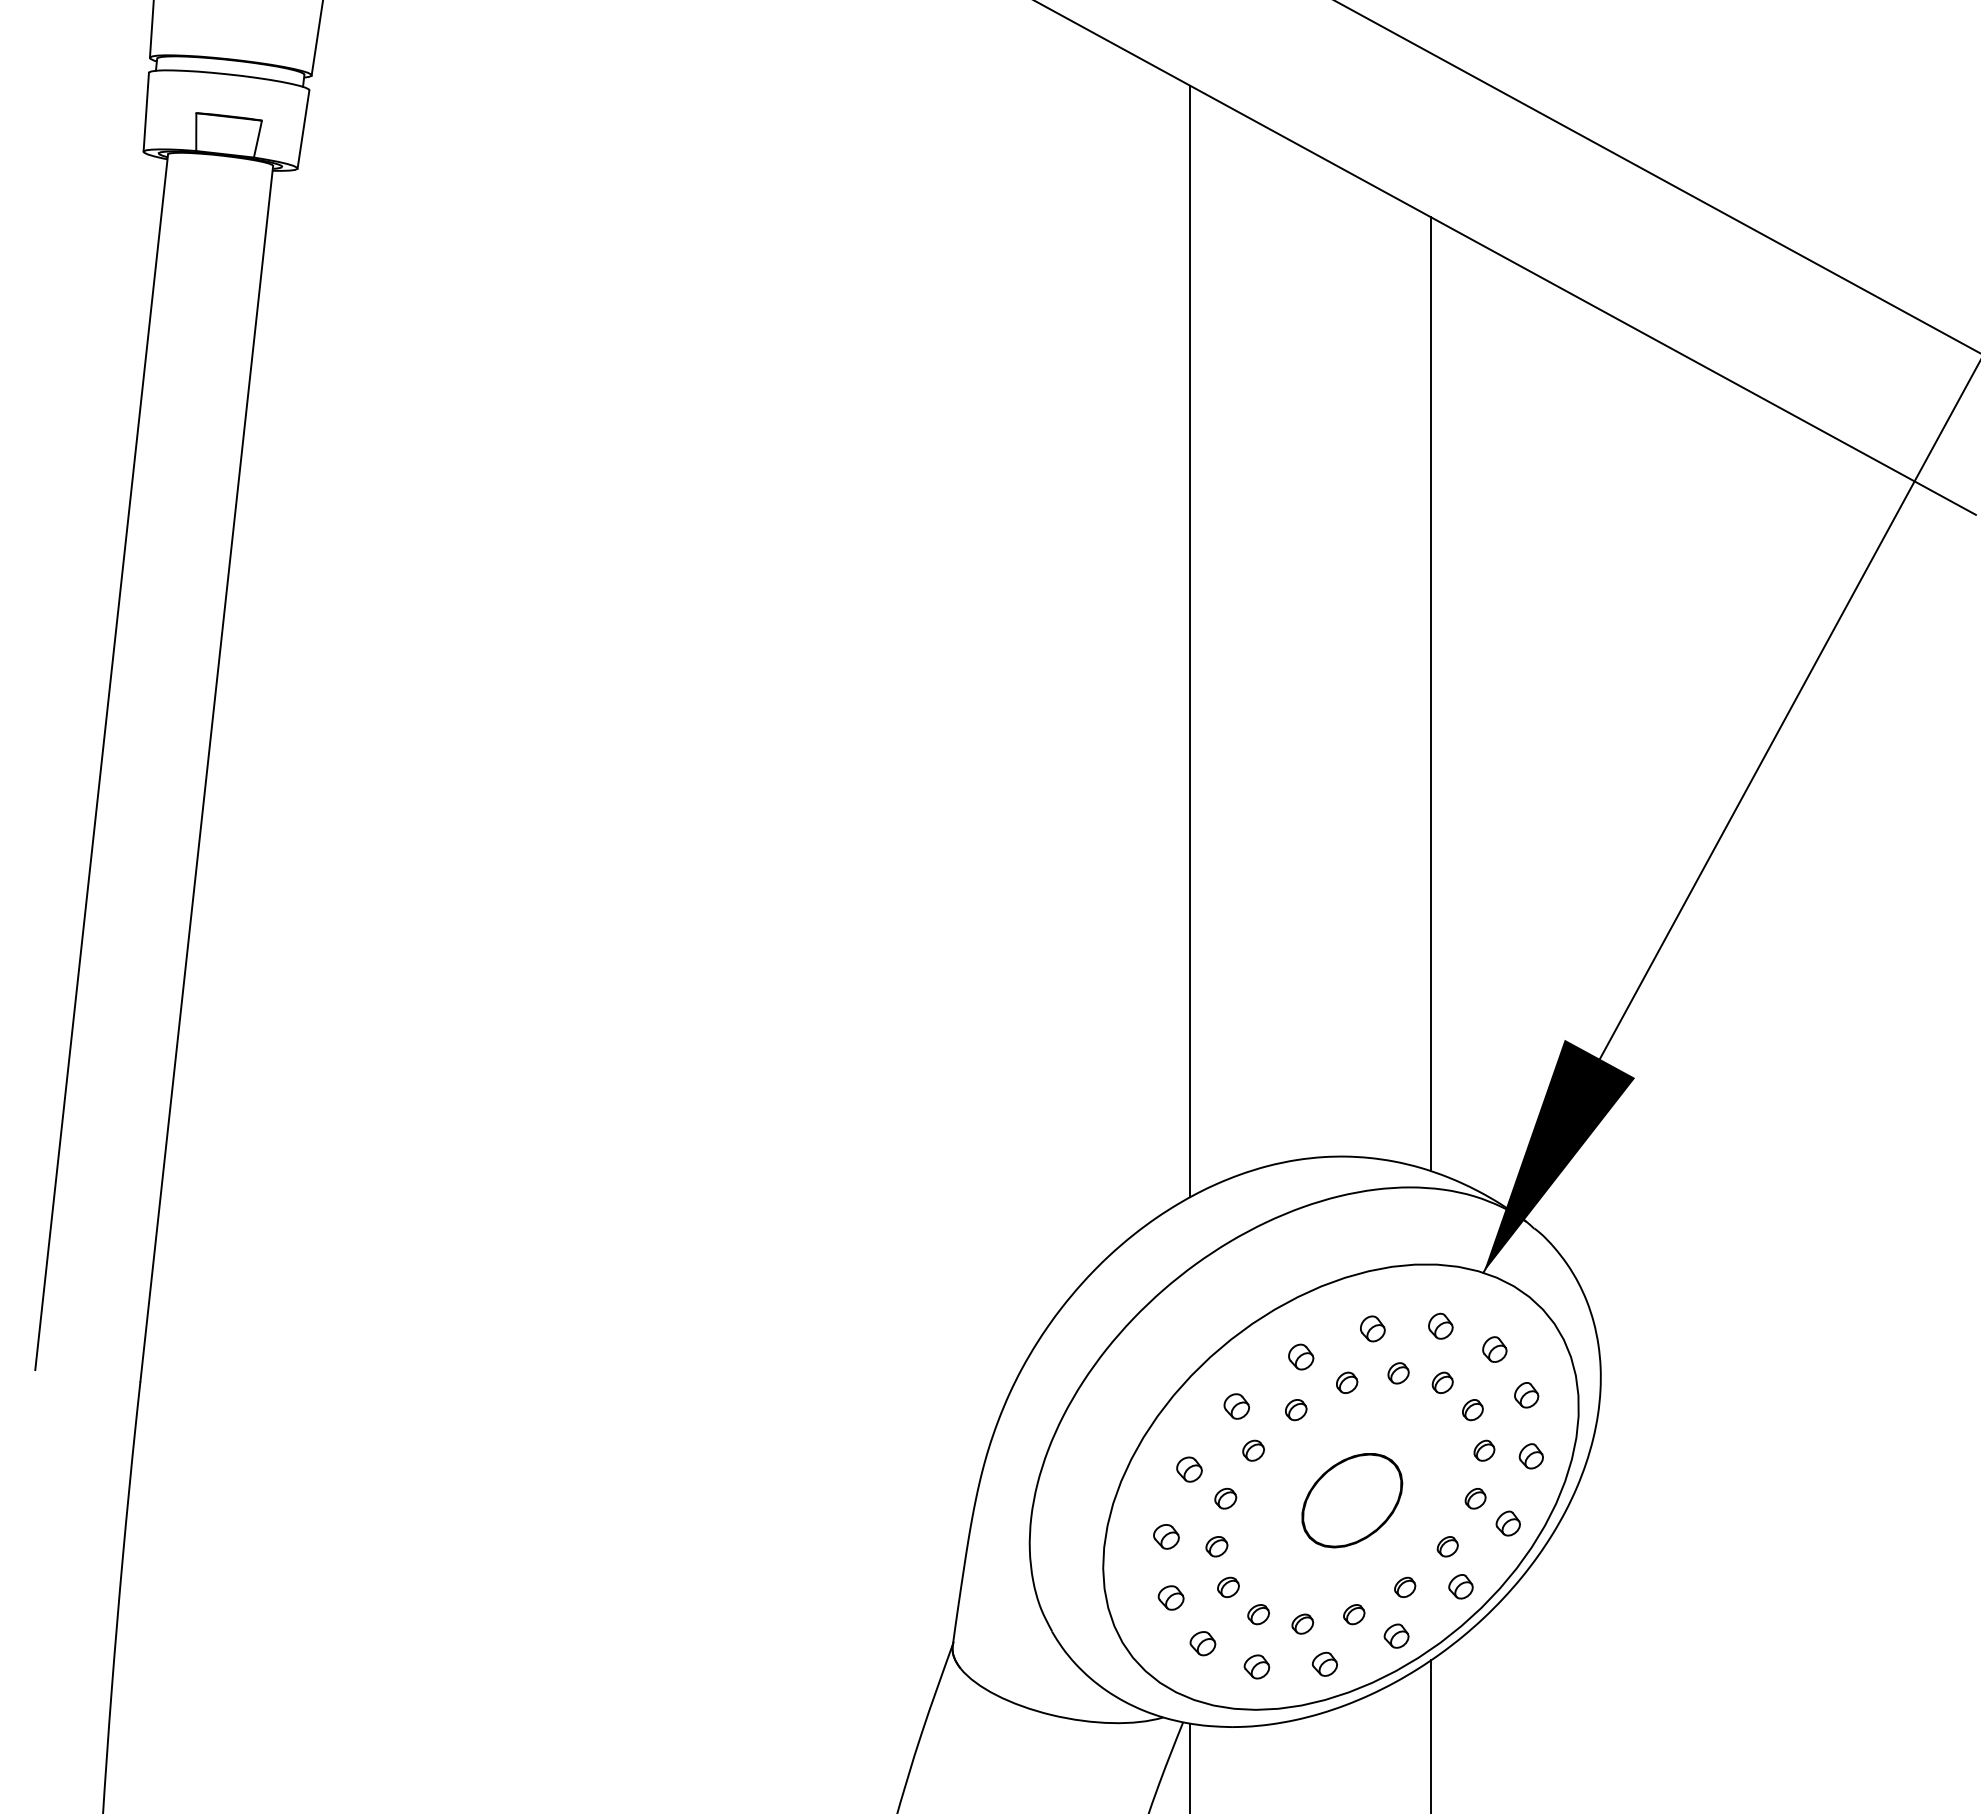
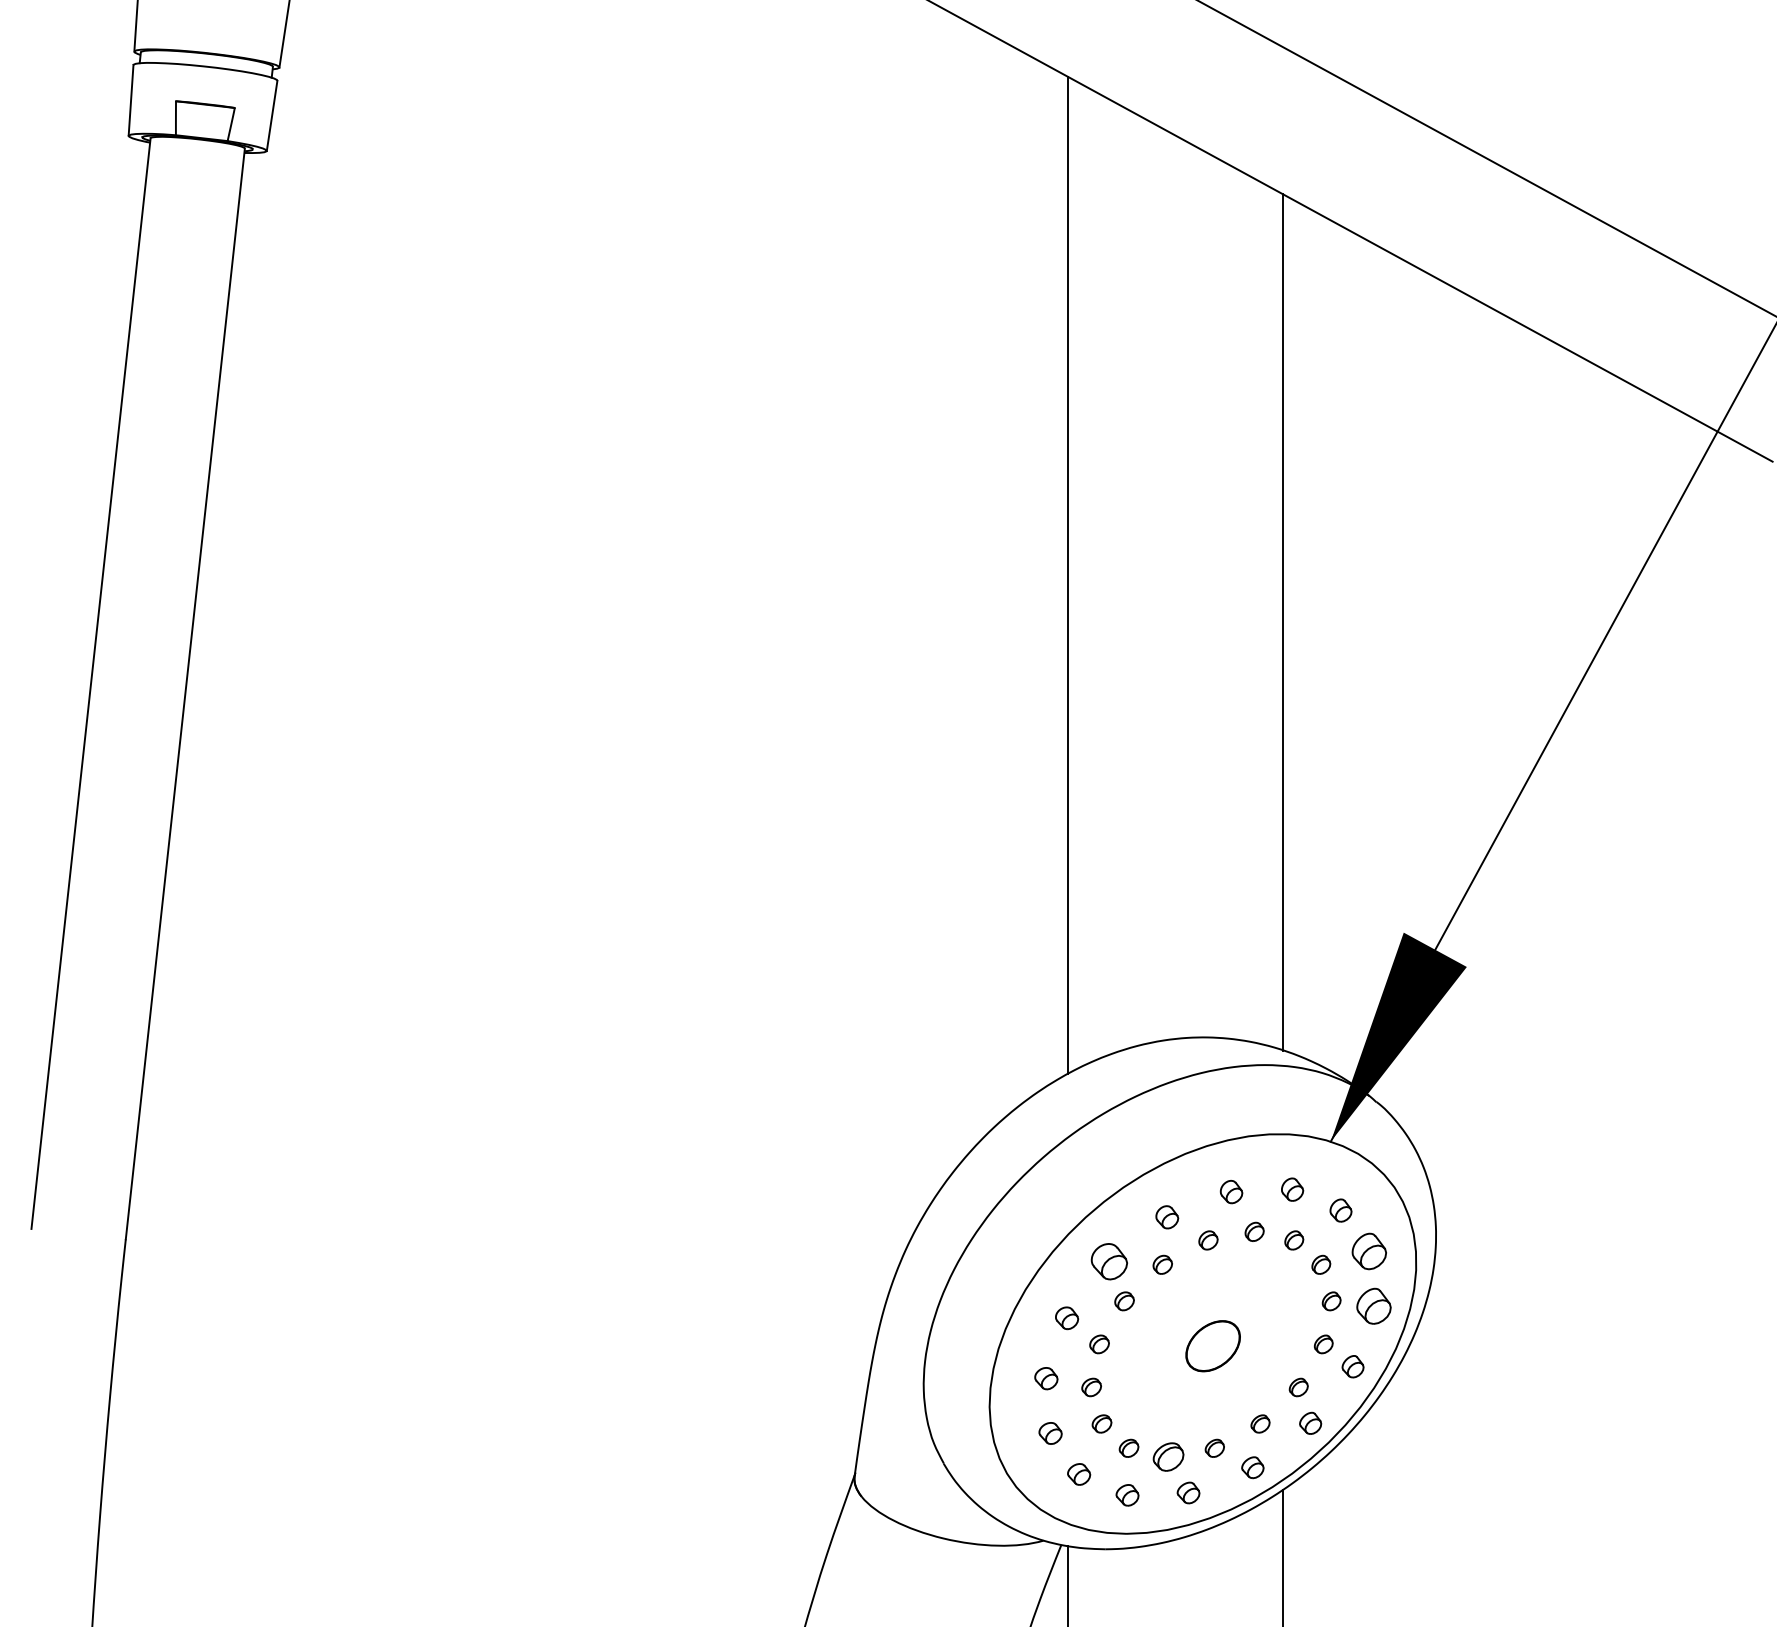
part: (1526, 1395) -> (1369, 1251), size x1.6
part: (1236, 1406) -> (1109, 1261), size x1.6
part: (1530, 1456) -> (1372, 1306), size x1.6
part: (1352, 1500) -> (1213, 1345), size x0.6
part: (1302, 1623) -> (1168, 1456), size x1.6

